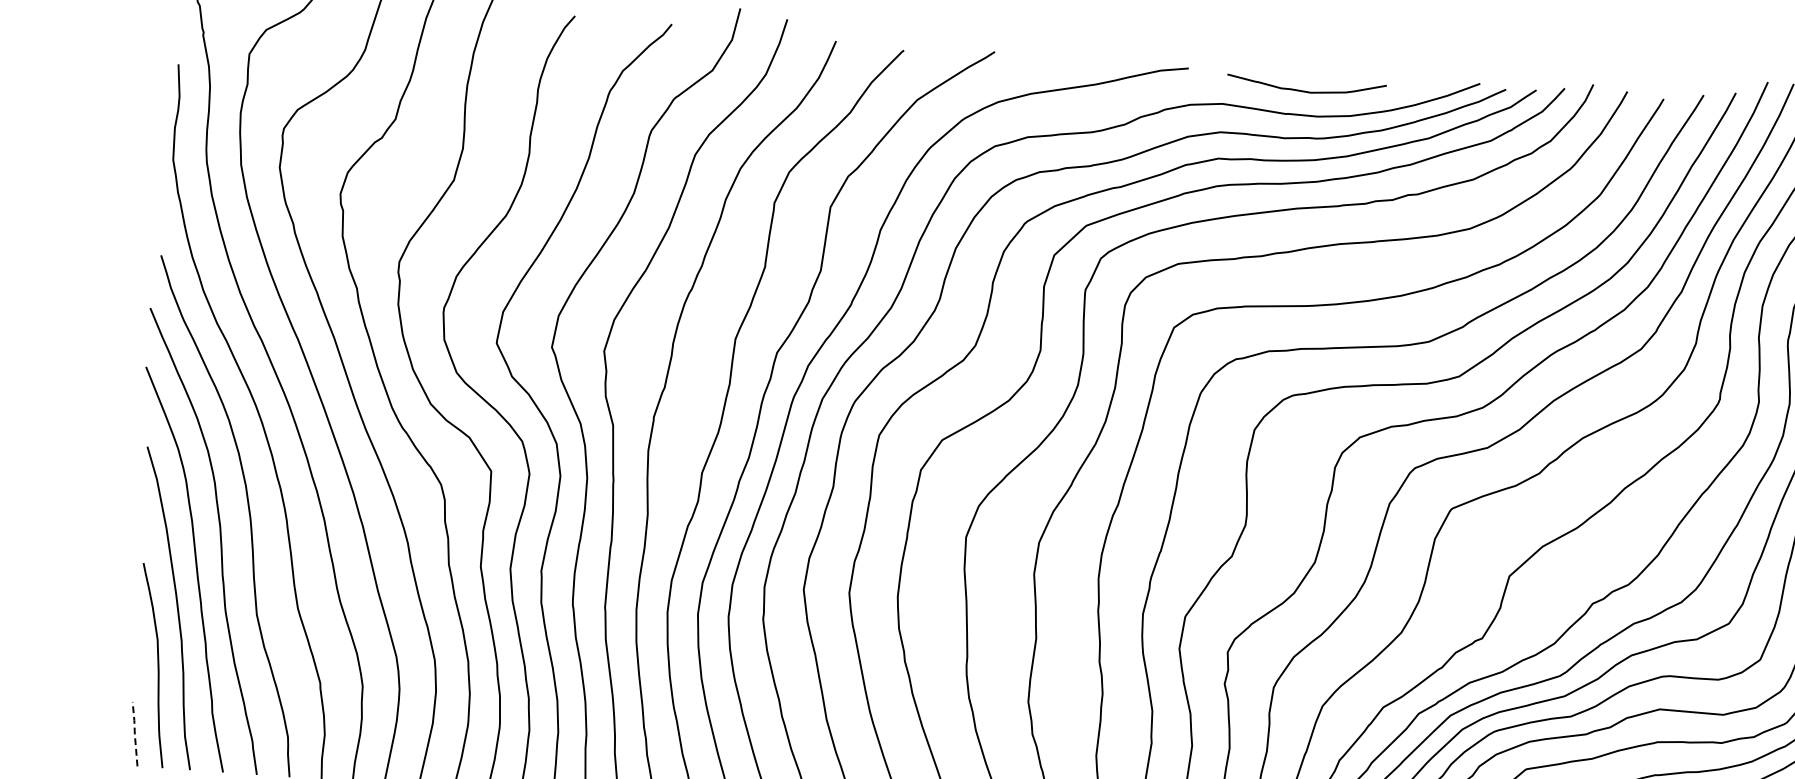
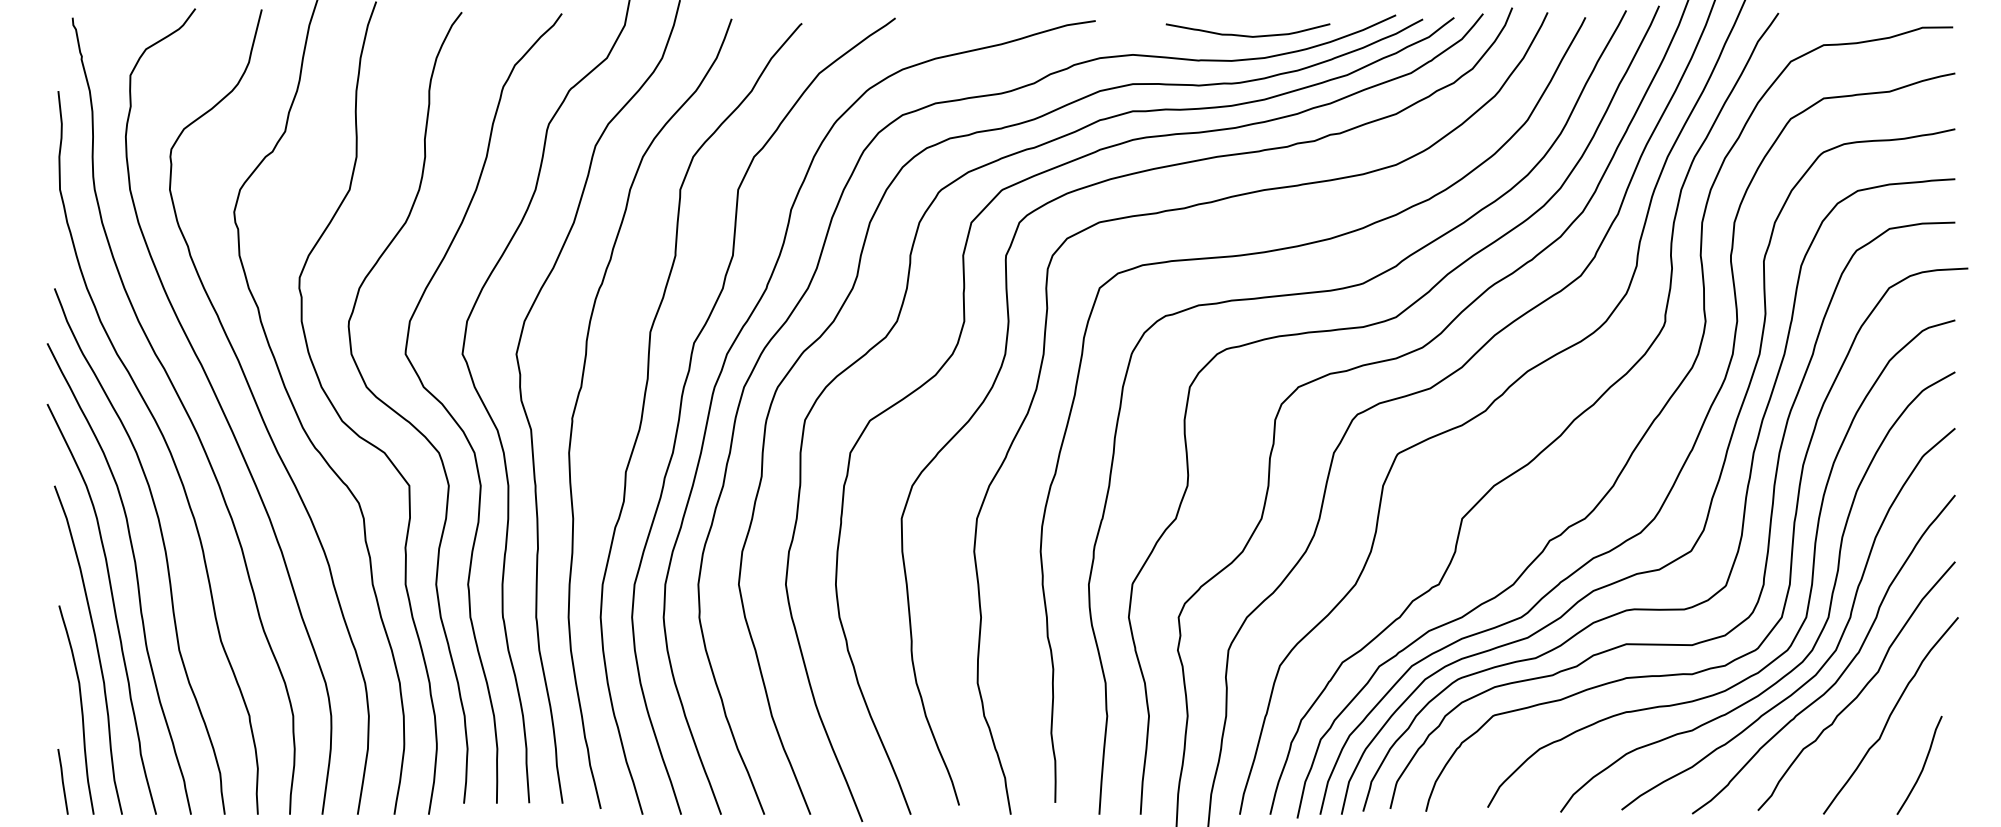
curve: (1305, 90) -> (1247, 35), moved
line: (134, 732) -> (62, 780), dashed -> solid

